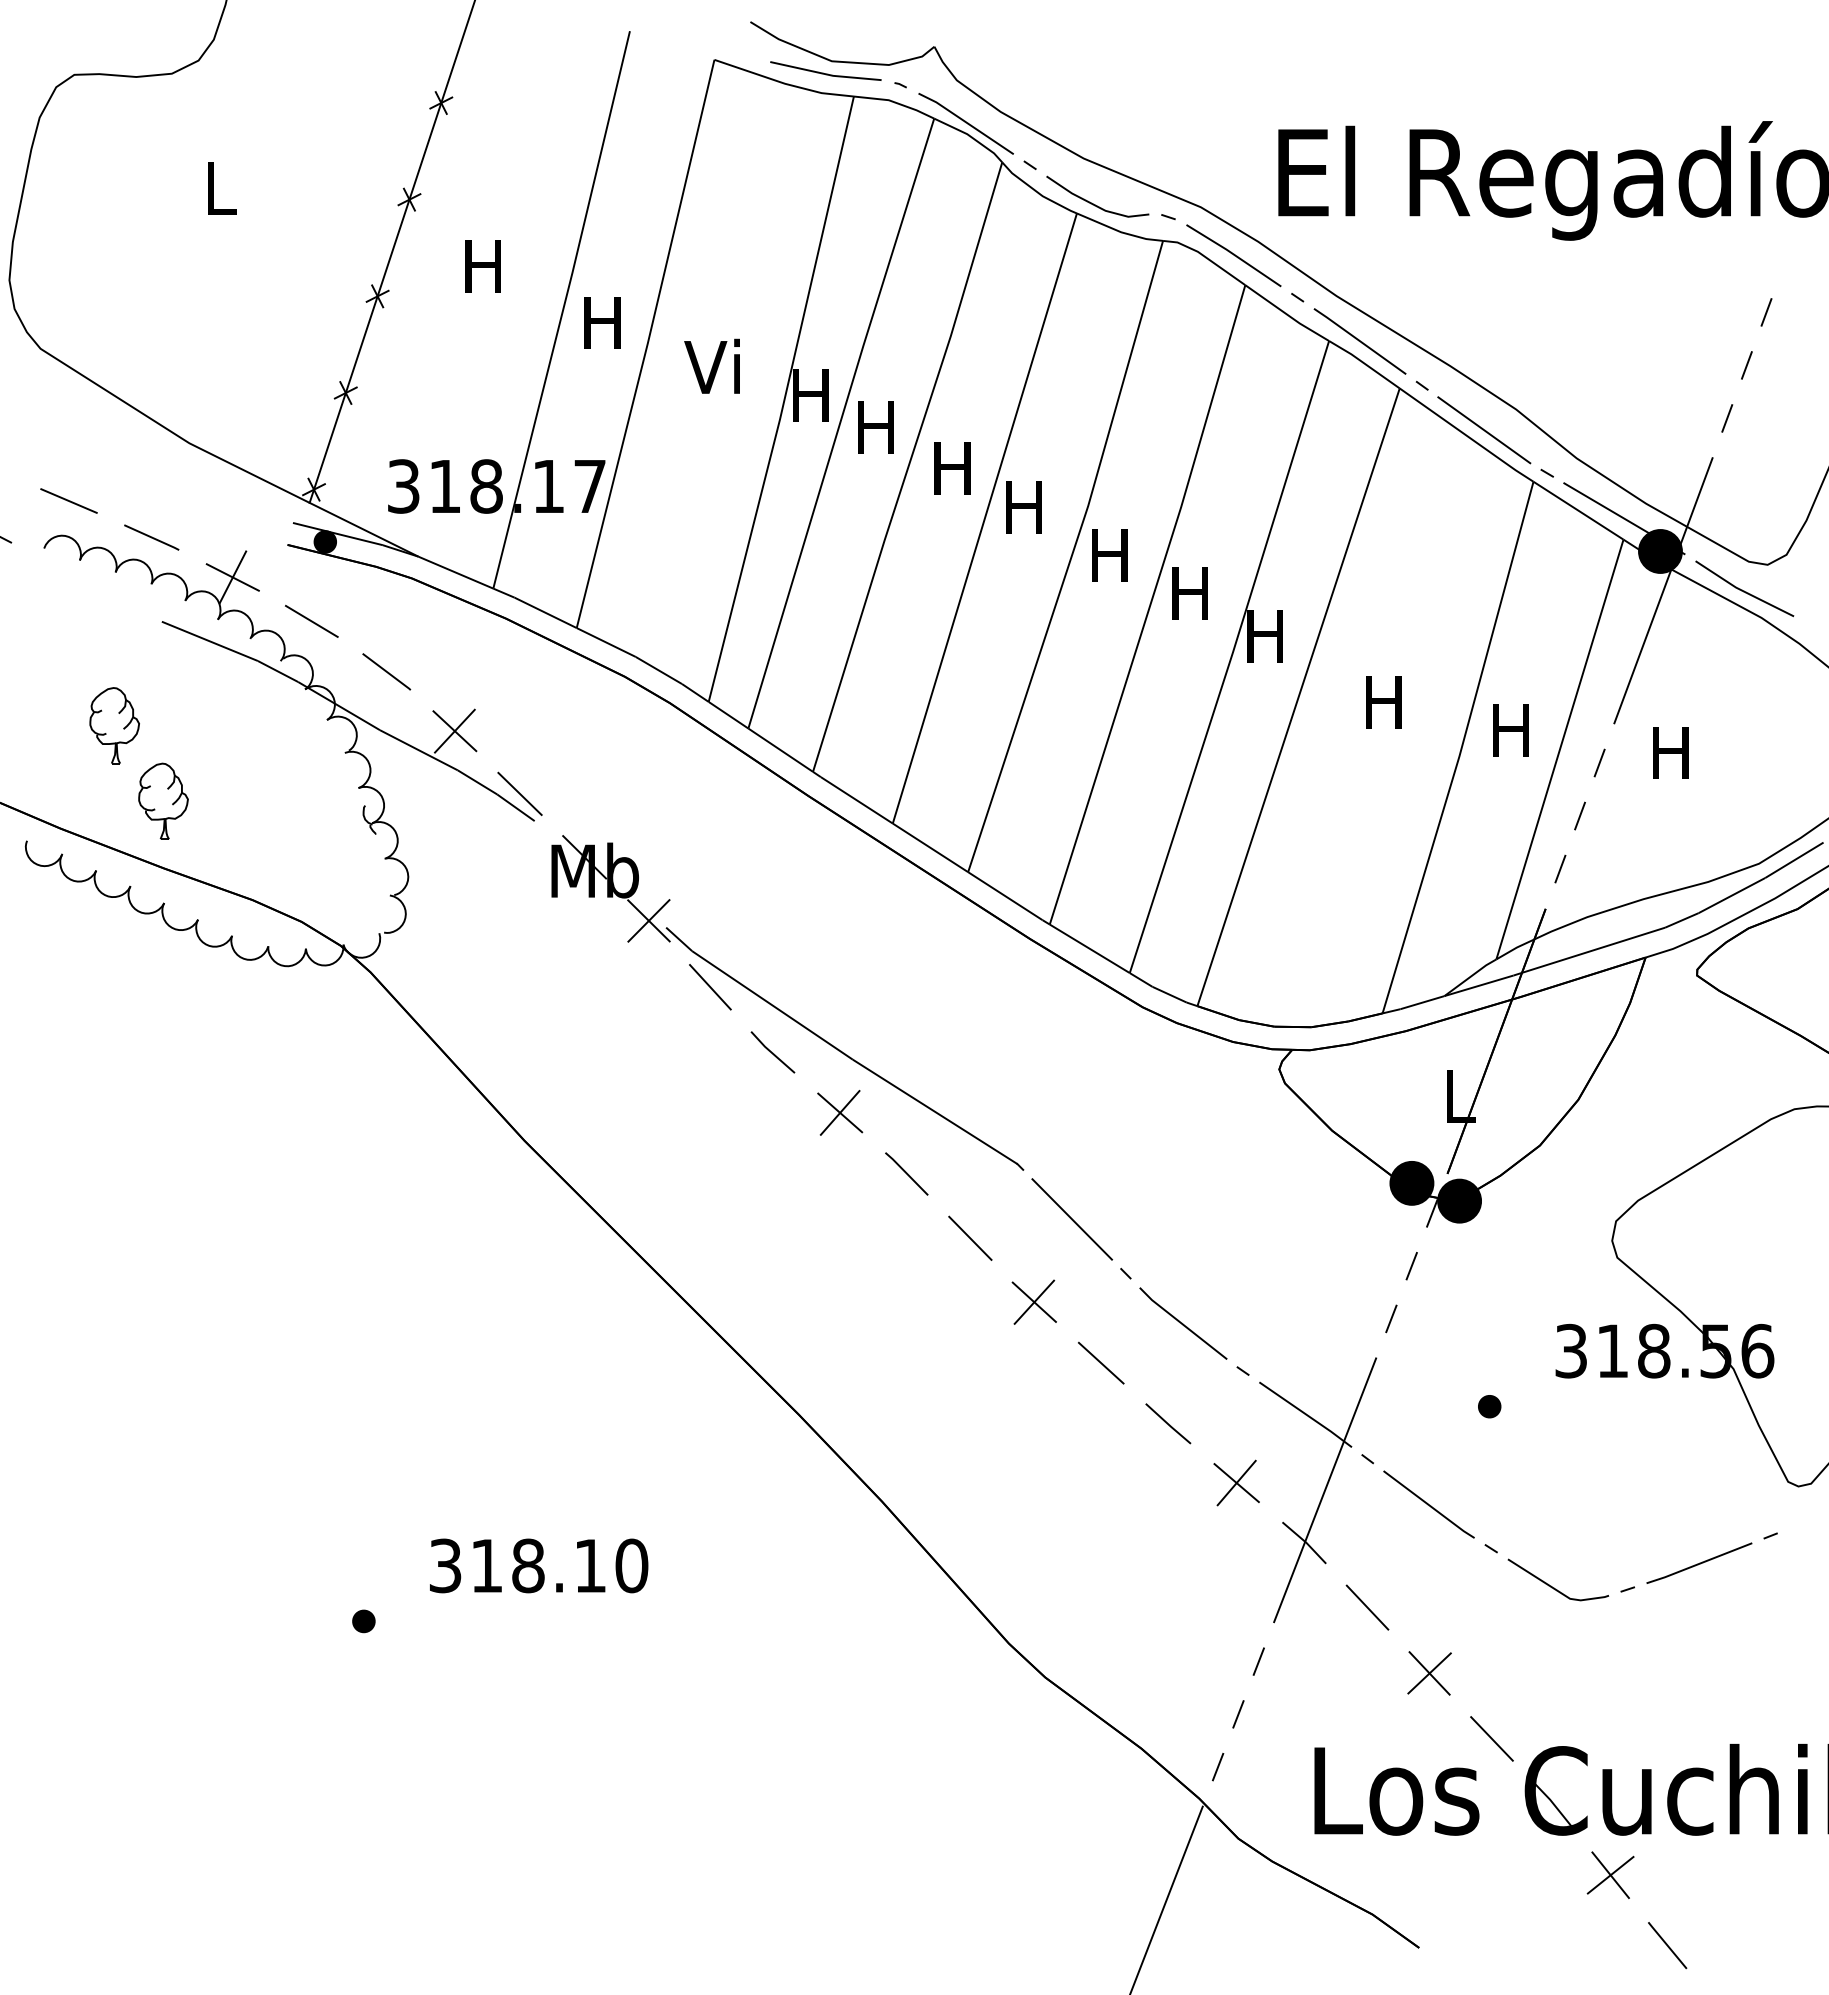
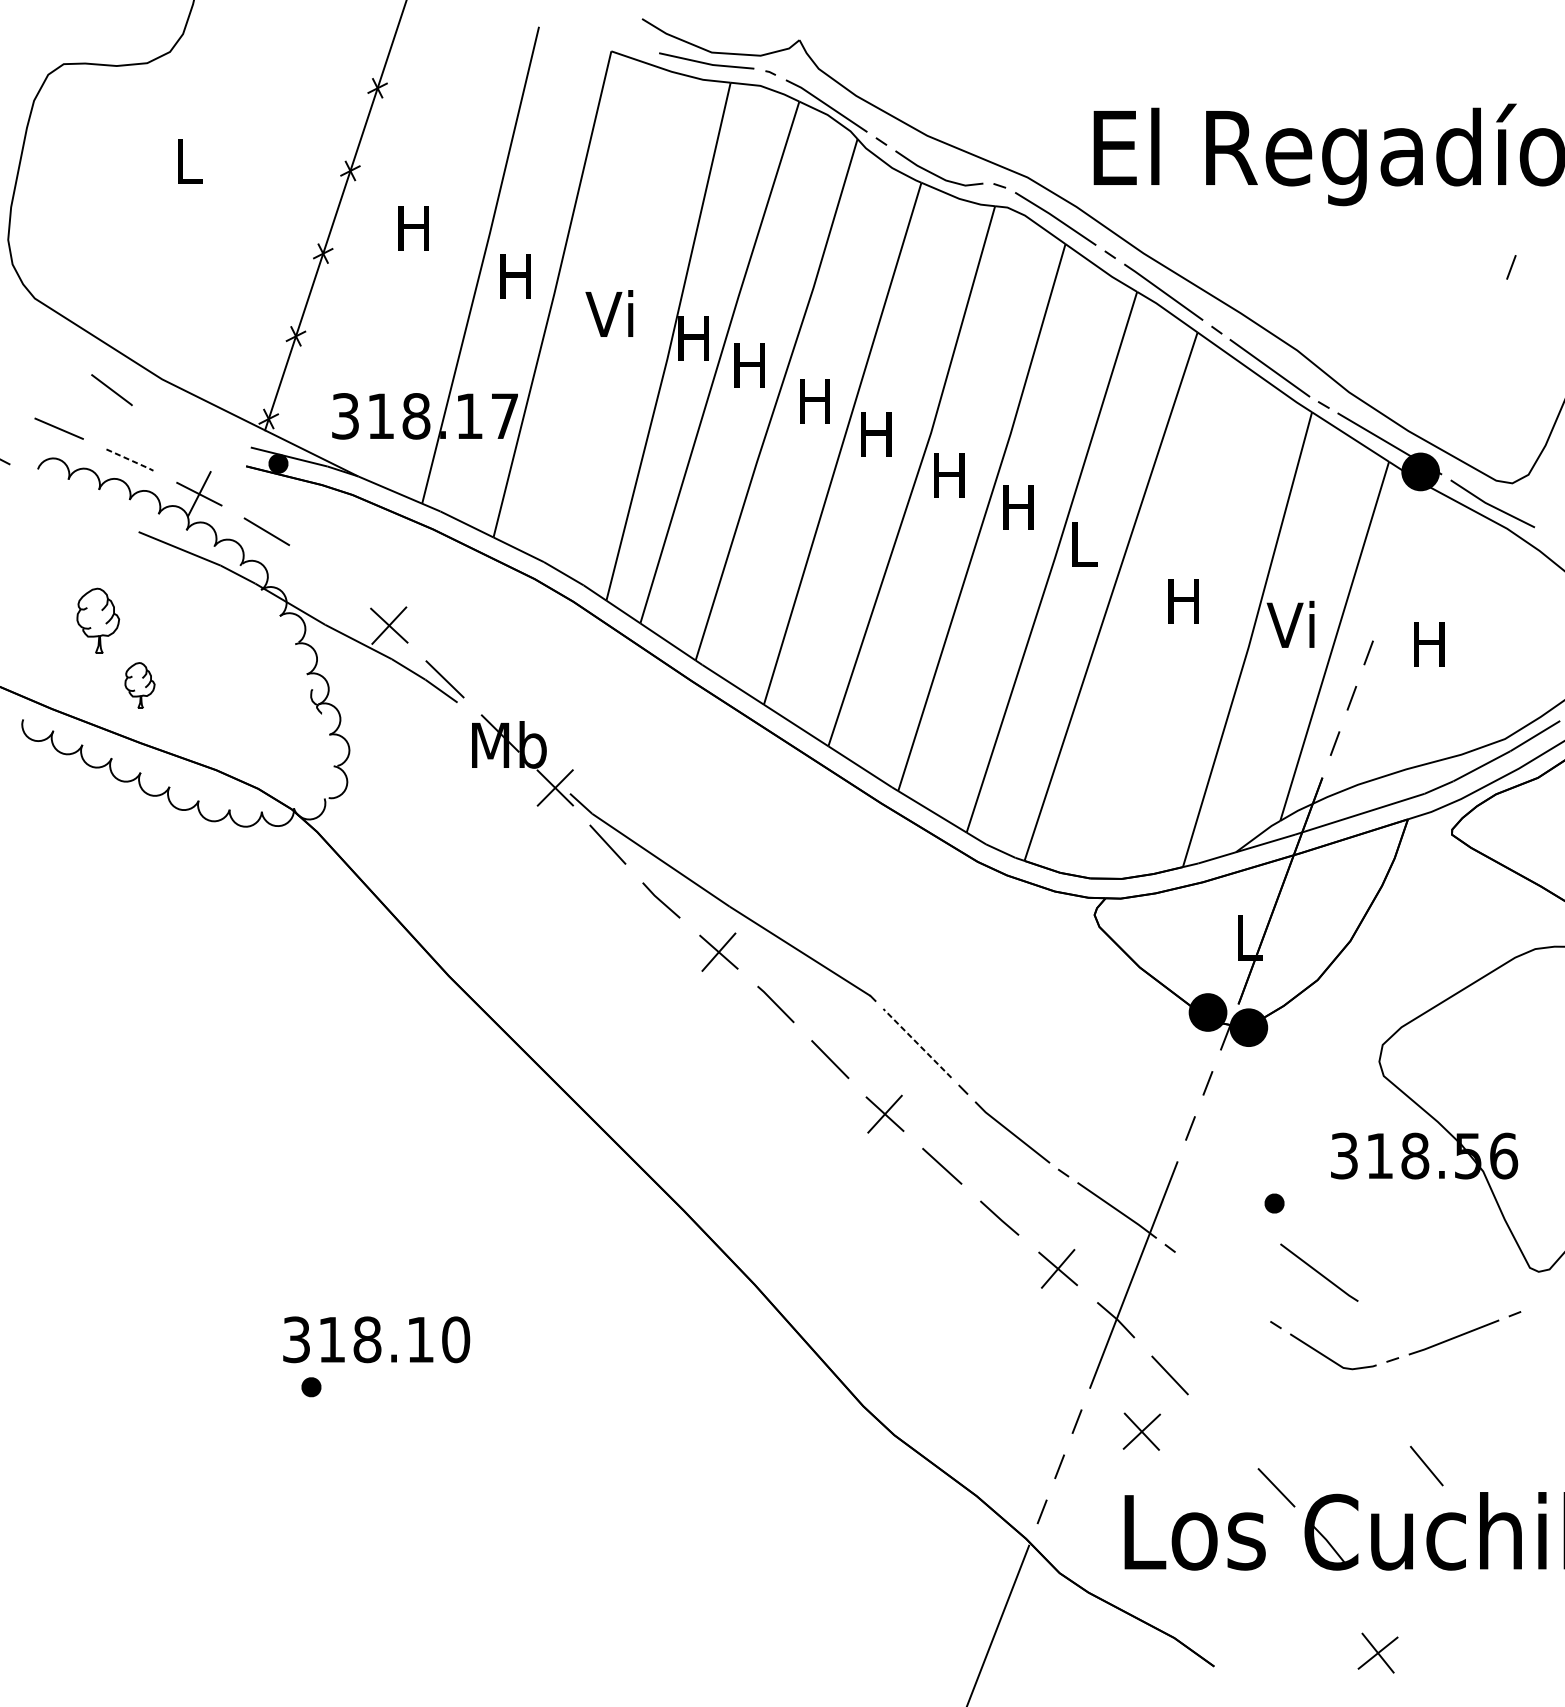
line: (1746, 365) -> (1494, 312), removed
line: (1727, 418) -> (1478, 358), removed
line: (152, 537) -> (130, 459), solid -> dashed
line: (1663, 590) -> (1423, 505), removed
text: (1264, 636) -> (1081, 544), H -> L
line: (386, 671) -> (111, 389), moved
text: (1508, 729) -> (1290, 624), H -> Vi
part: (163, 800) -> (140, 684), size x0.7
line: (1072, 1219) -> (917, 1043), solid -> dashed
line: (1428, 1504) -> (1318, 1272), moved
text: (539, 1565) -> (376, 1339), moved
part: (1429, 1673) -> (1141, 1431), moved
part: (1610, 1874) -> (1377, 1652), moved
line: (1667, 1945) -> (1426, 1466), moved

